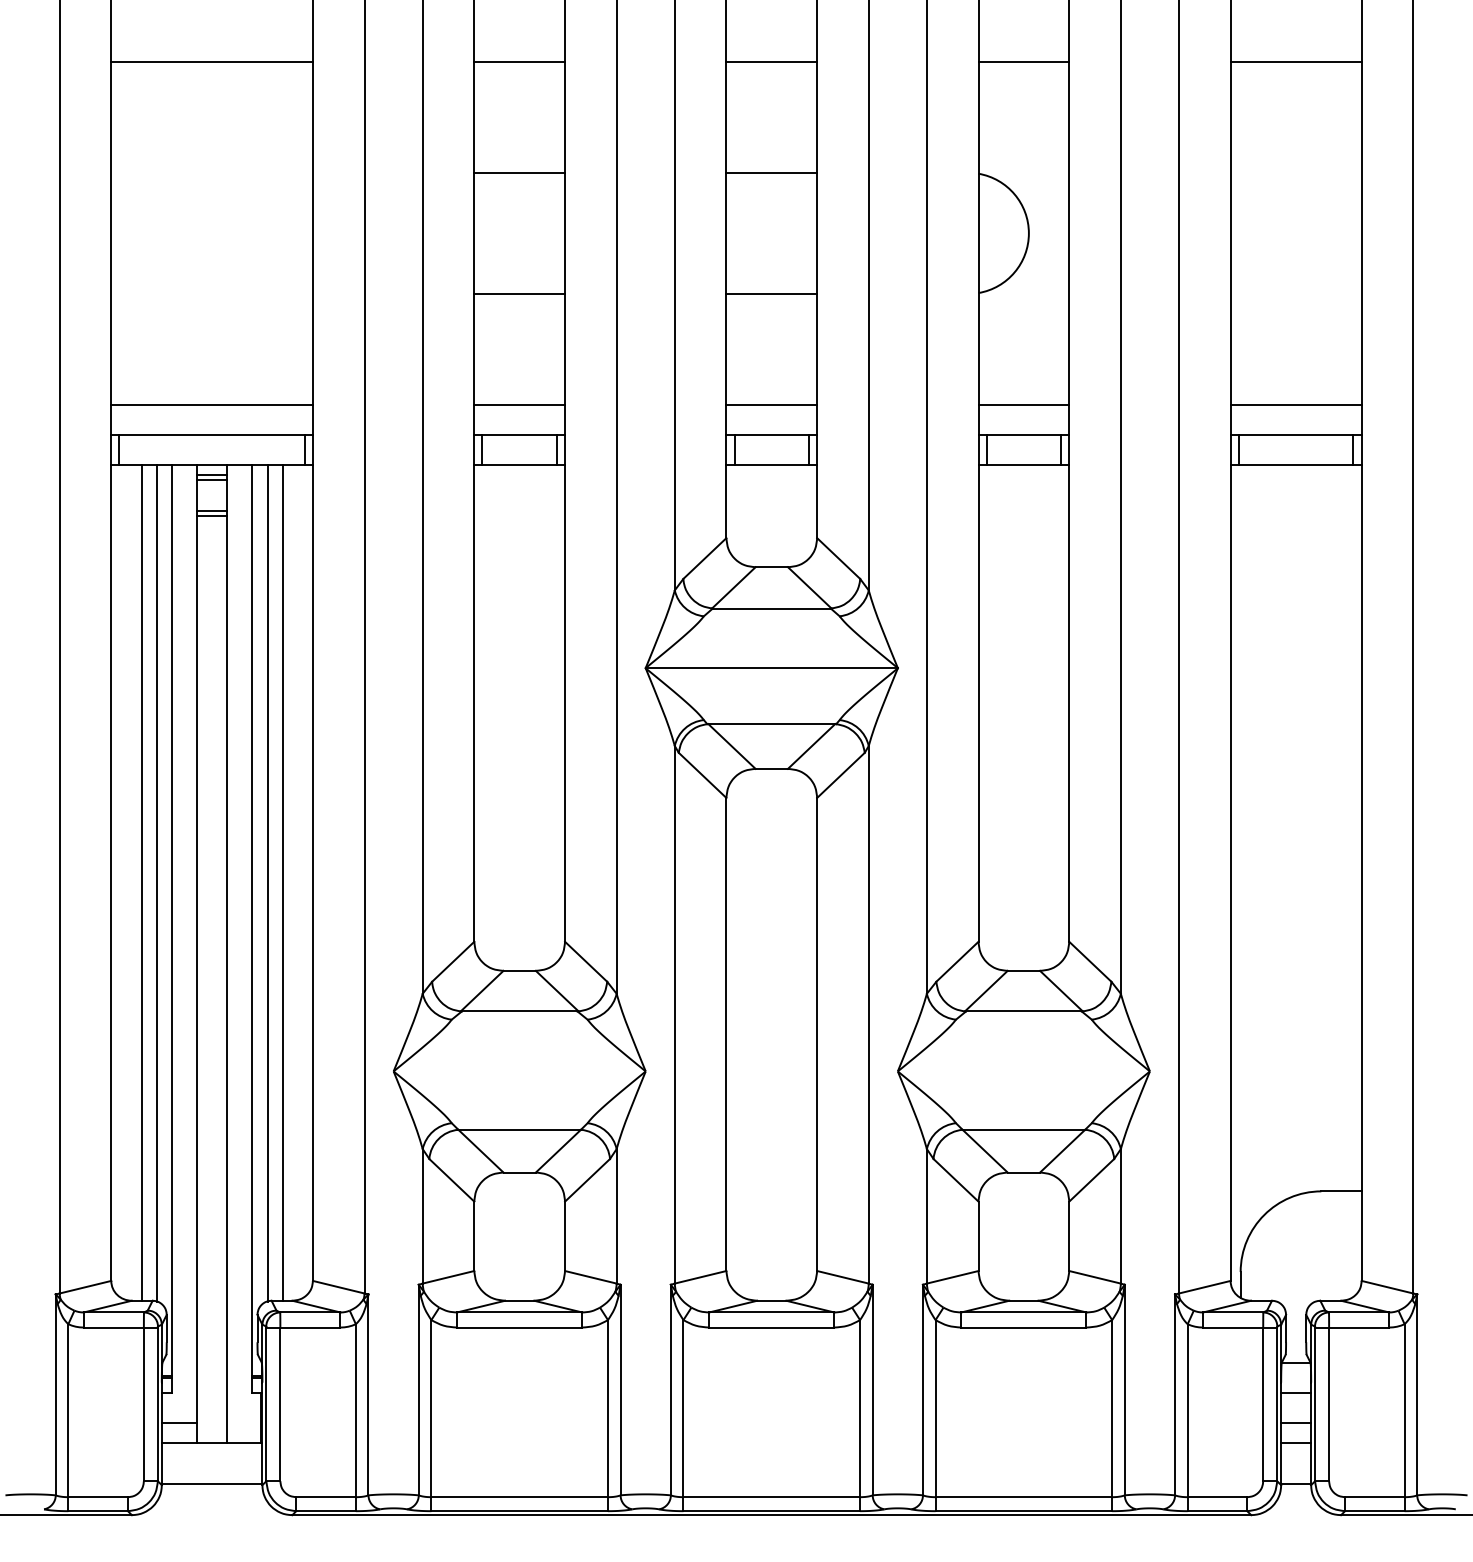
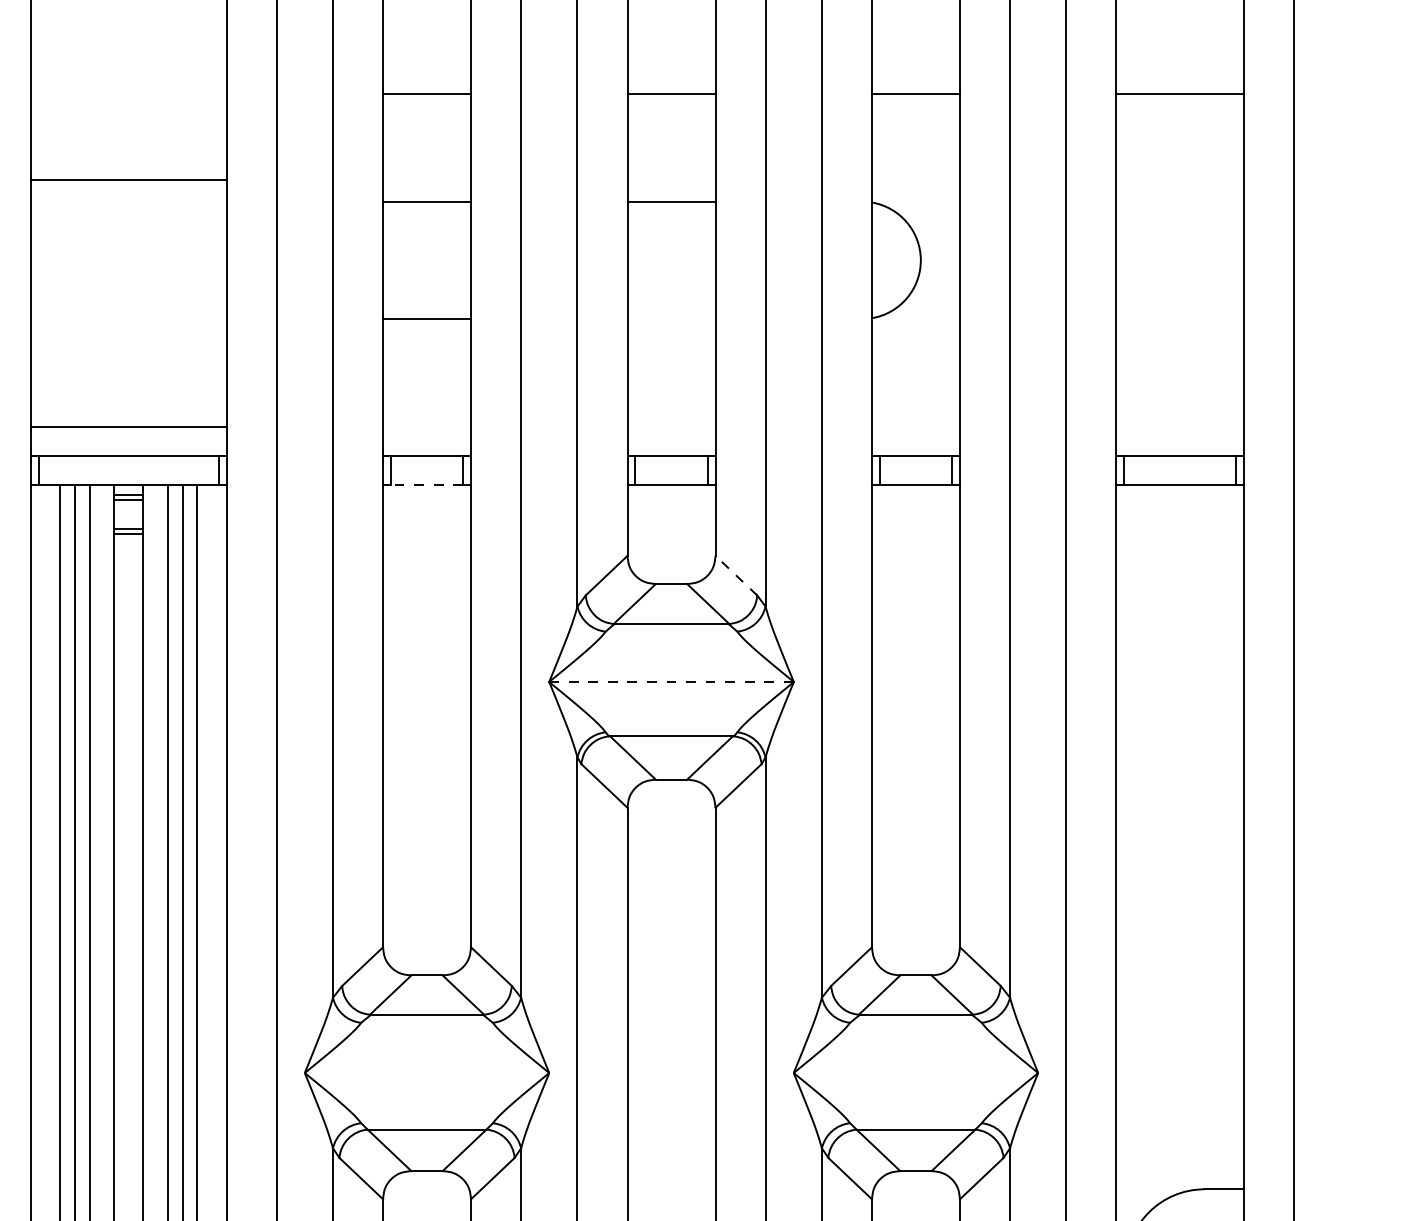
line: (211, 61) -> (128, 179), moved
line: (771, 293) -> (671, 318), removed
line: (519, 404) -> (426, 426), removed
line: (771, 404) -> (671, 426), removed
line: (1023, 404) -> (915, 426), removed
line: (1295, 404) -> (1179, 426), removed
line: (519, 465) -> (426, 485), solid -> dashed
line: (838, 558) -> (736, 575), solid -> dashed
line: (771, 668) -> (671, 682), solid -> dashed

